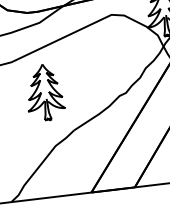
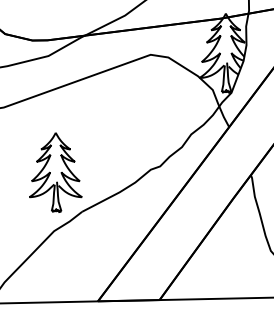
part: (44, 92) -> (55, 172), moved

